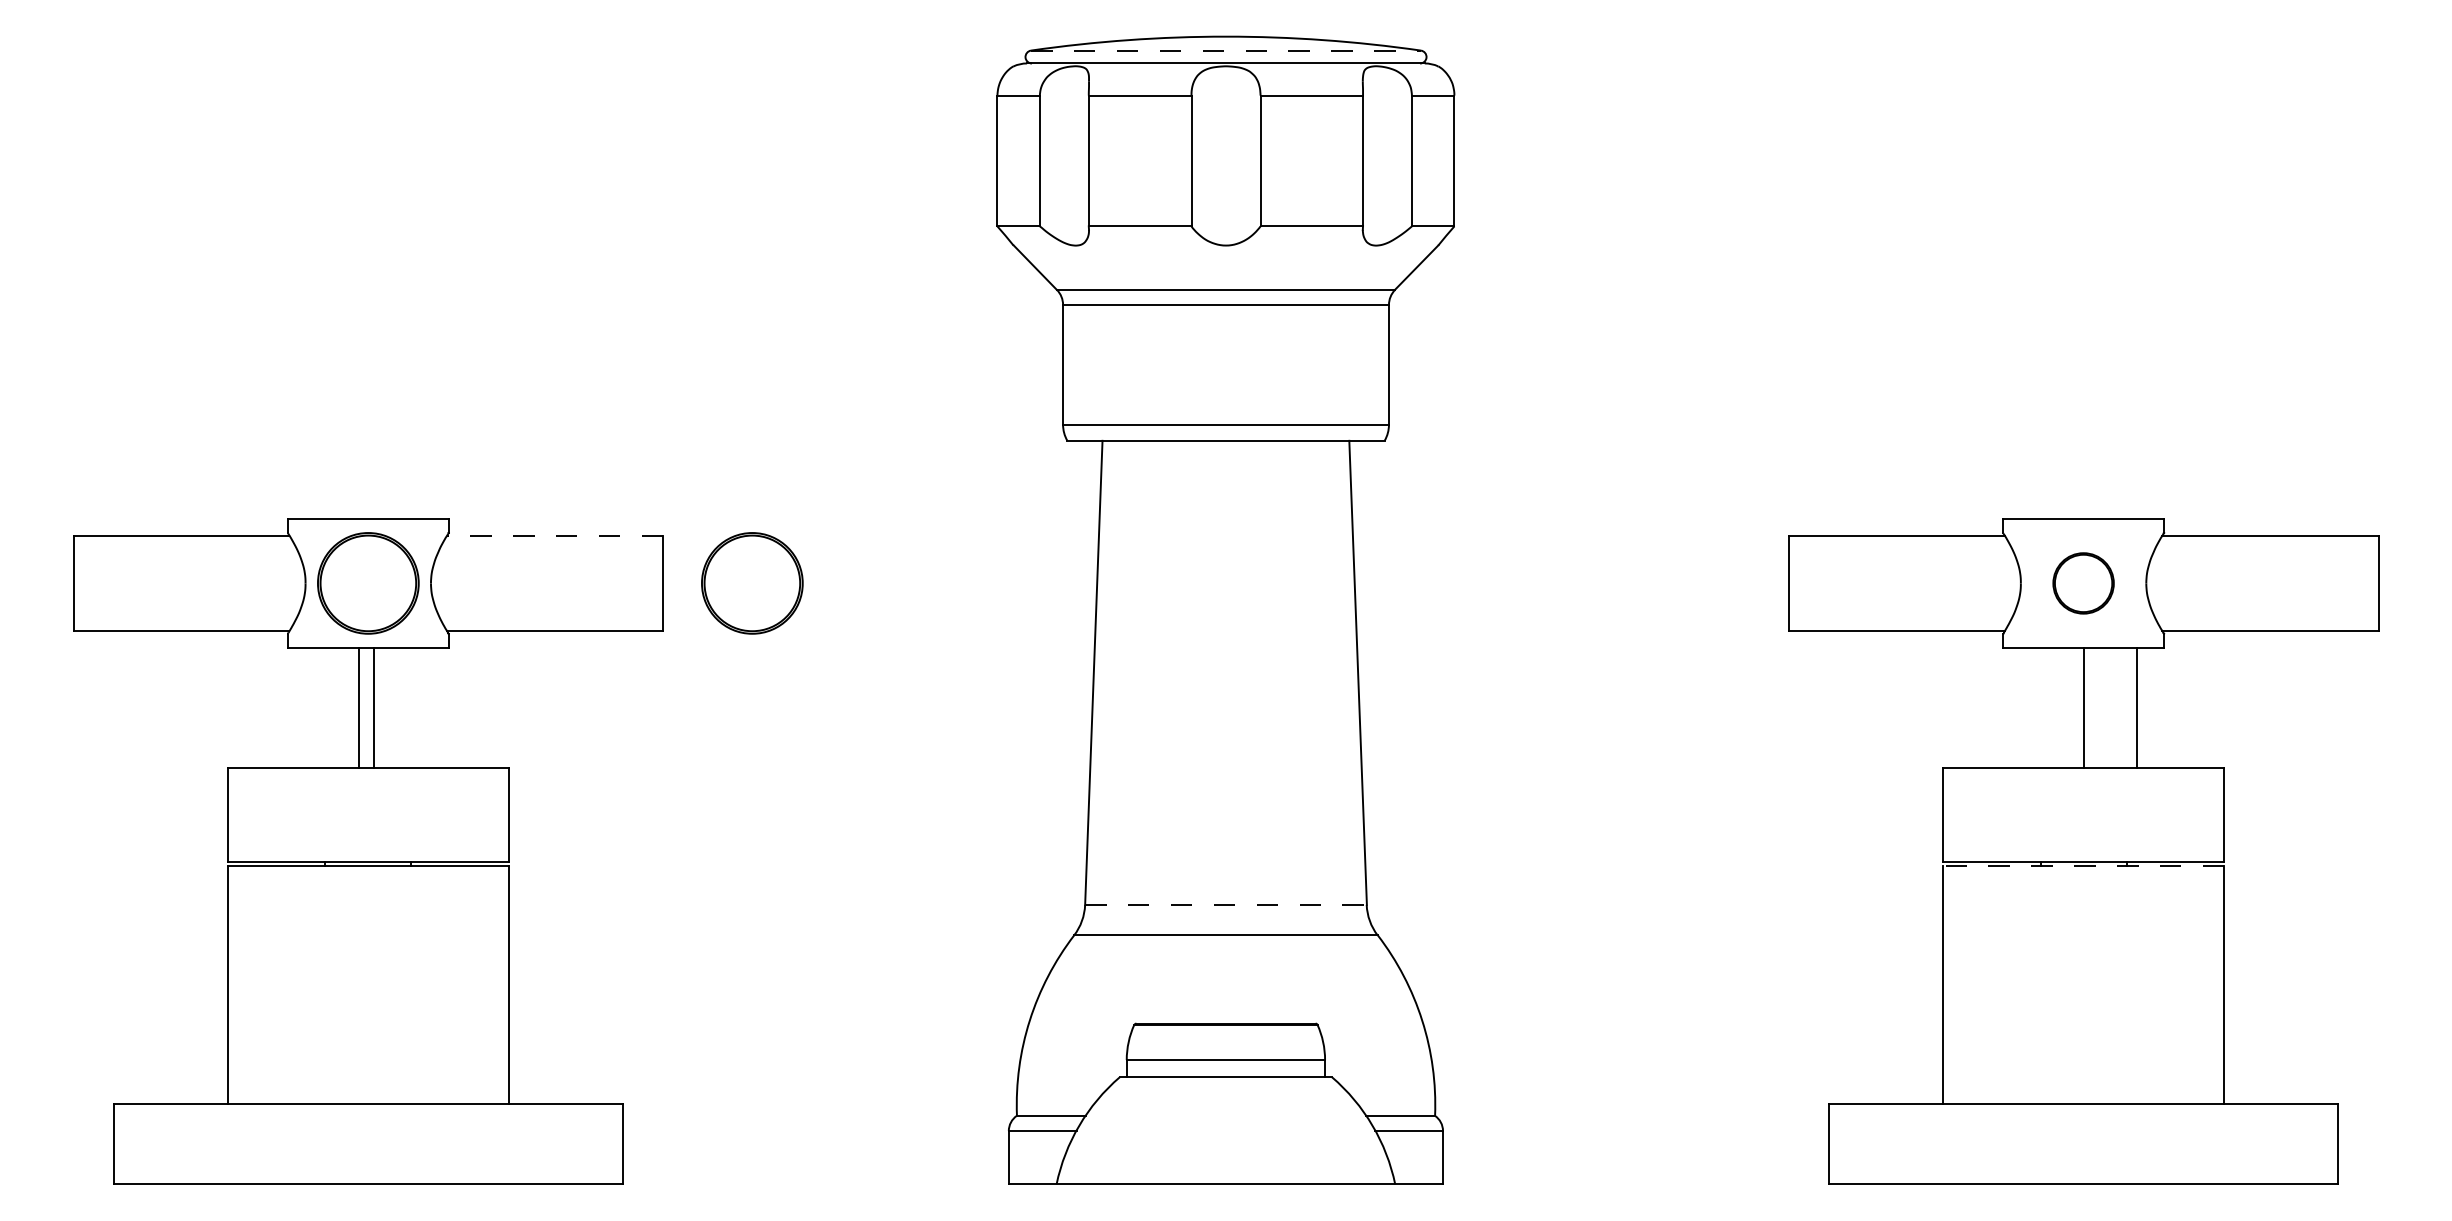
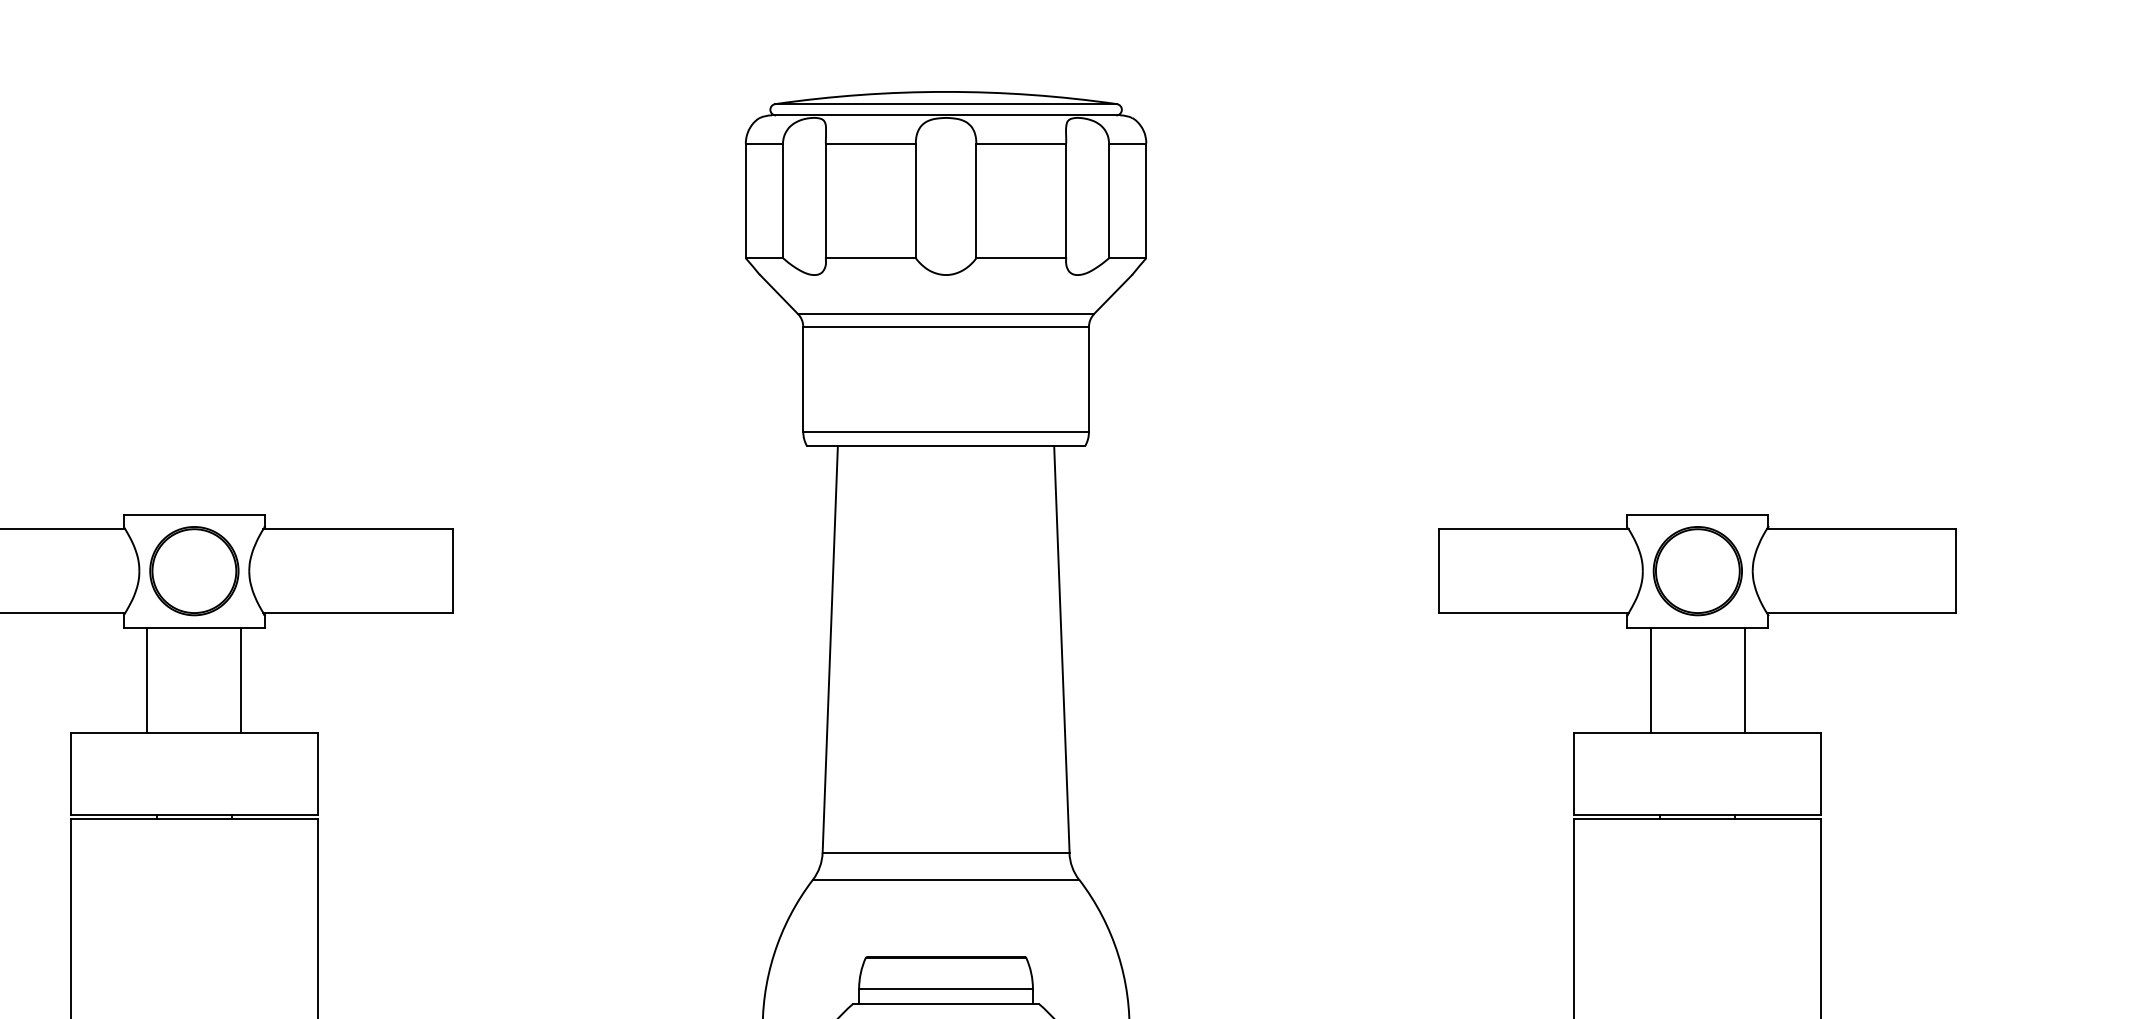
line: (1226, 50) -> (946, 104), dashed -> solid
line: (554, 535) -> (357, 529), dashed -> solid
part: (752, 583) -> (531, 571), removed
part: (2083, 583) -> (1697, 571), size x1.67
line: (358, 707) -> (147, 679), moved
line: (373, 707) -> (240, 679), moved
line: (2084, 707) -> (1651, 679), moved
line: (2083, 866) -> (1697, 819), dashed -> solid
line: (1226, 904) -> (946, 852), dashed -> solid

